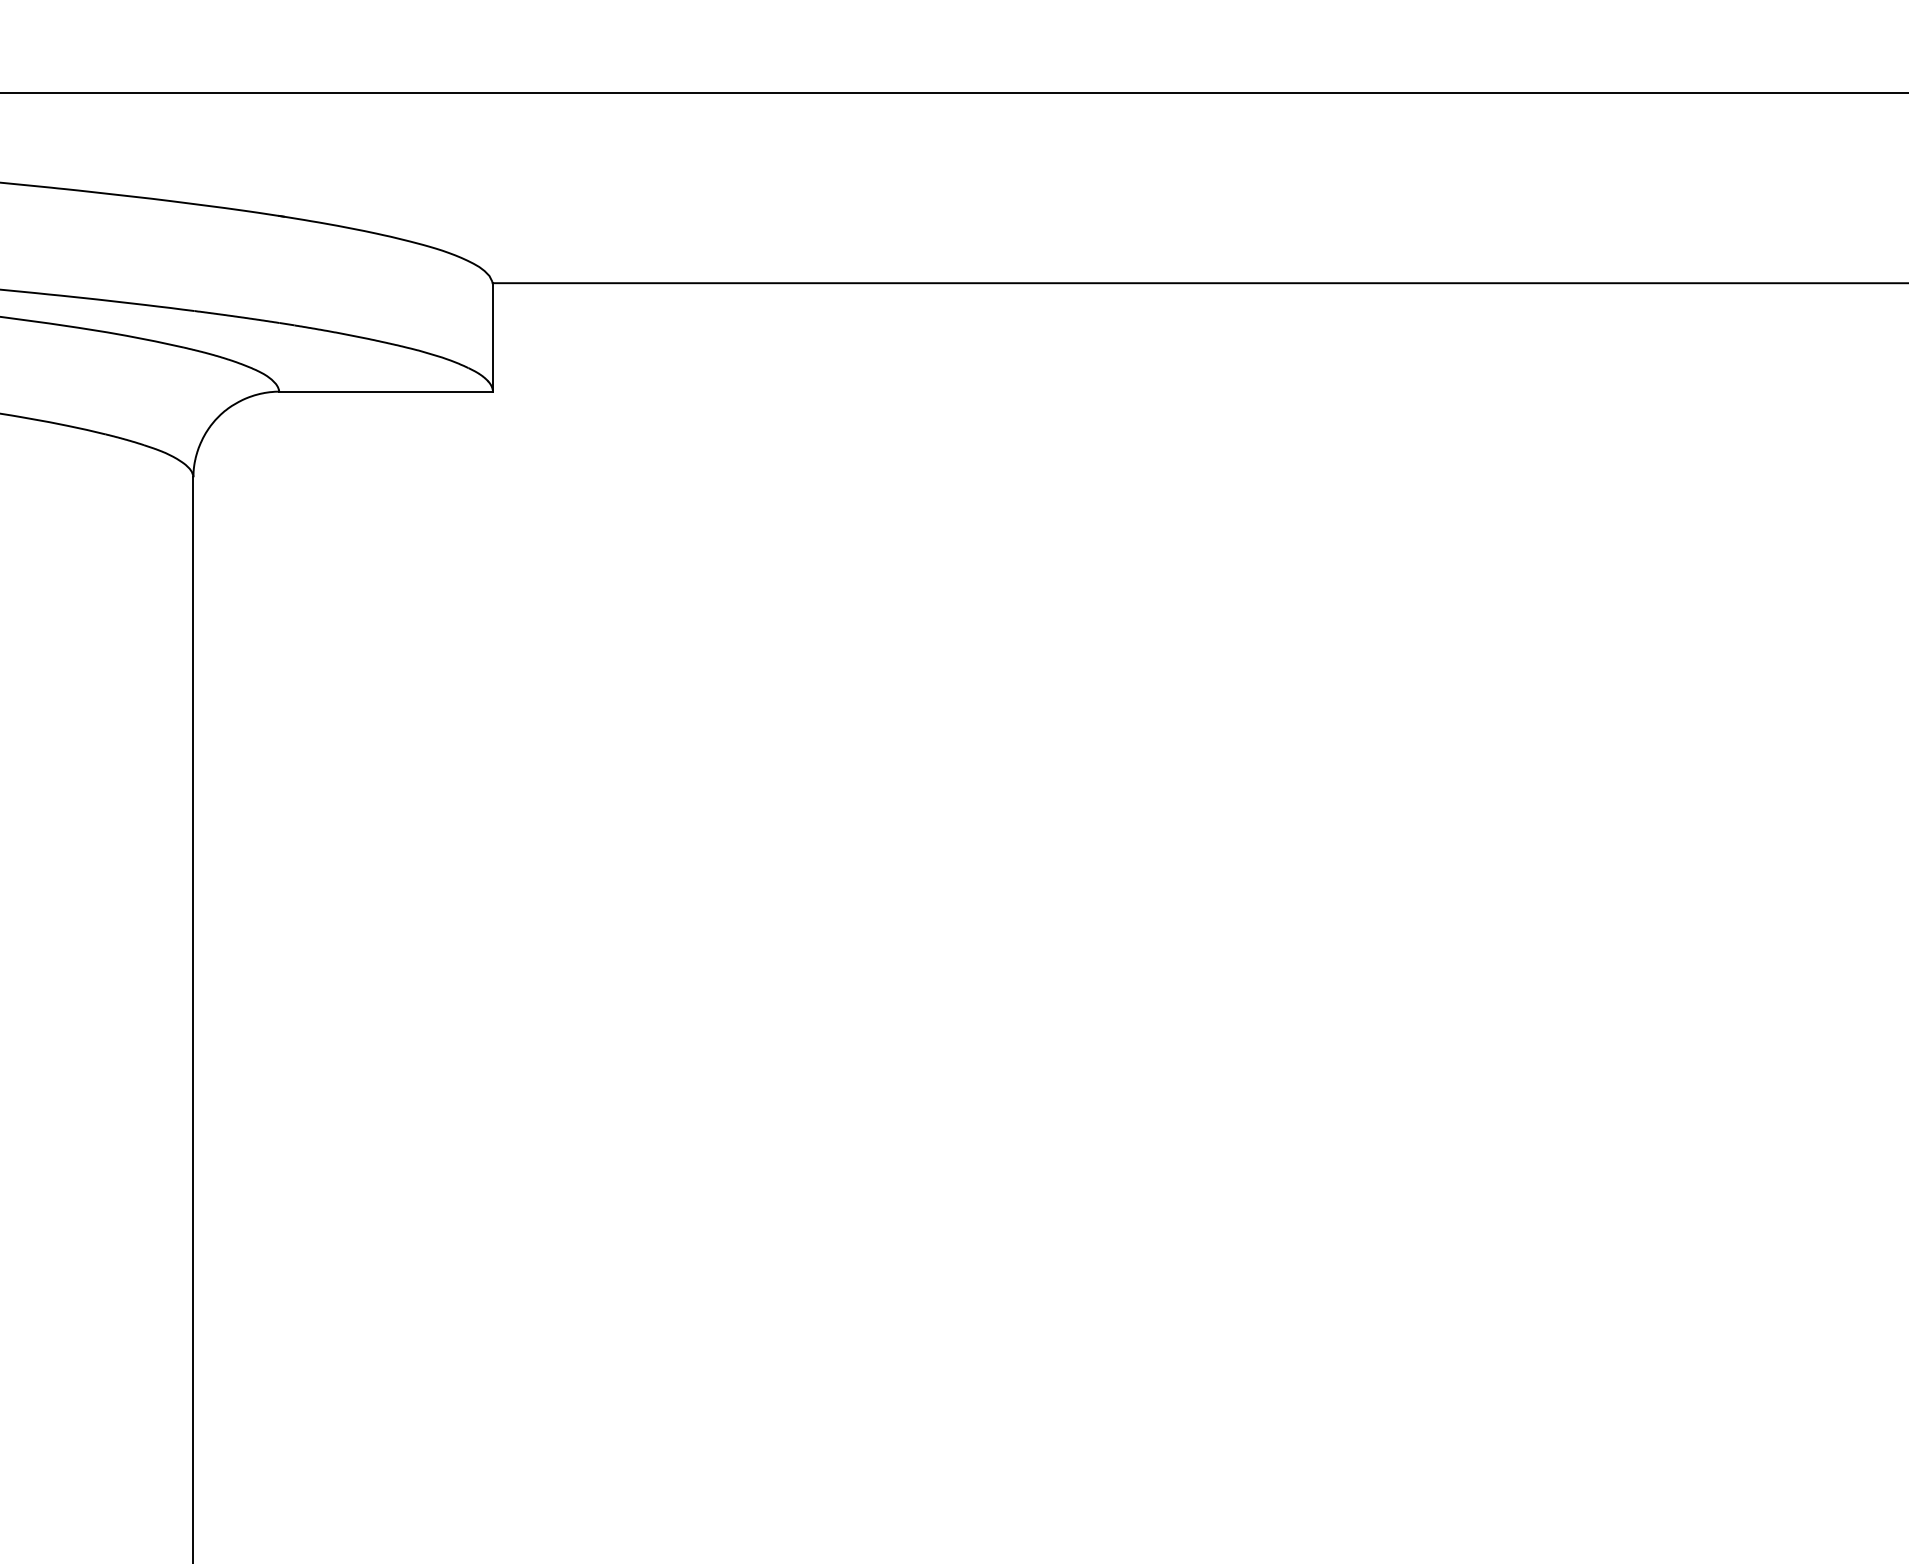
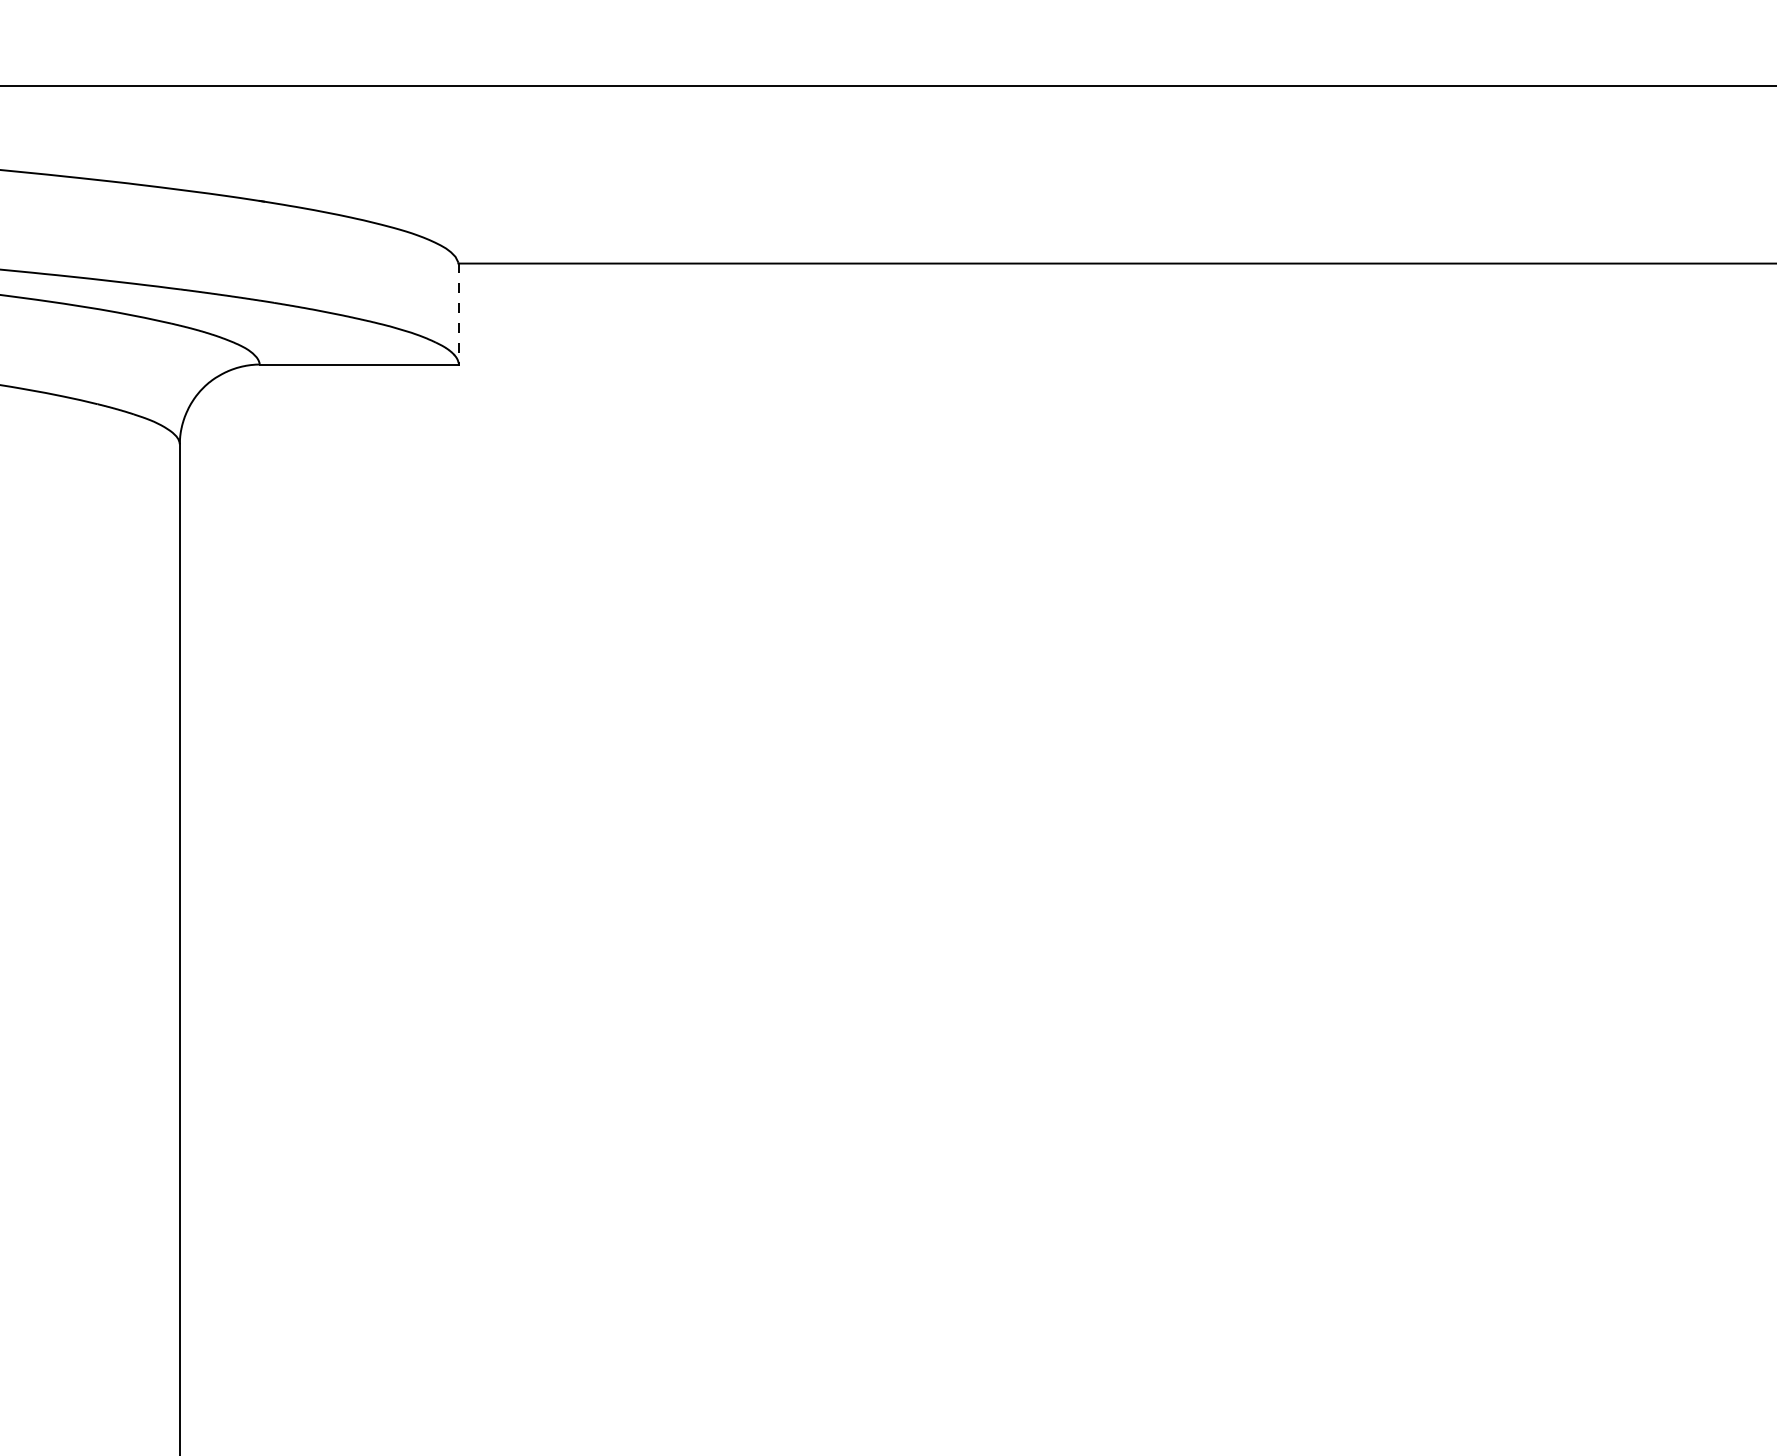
line: (492, 337) -> (458, 314), solid -> dashed

